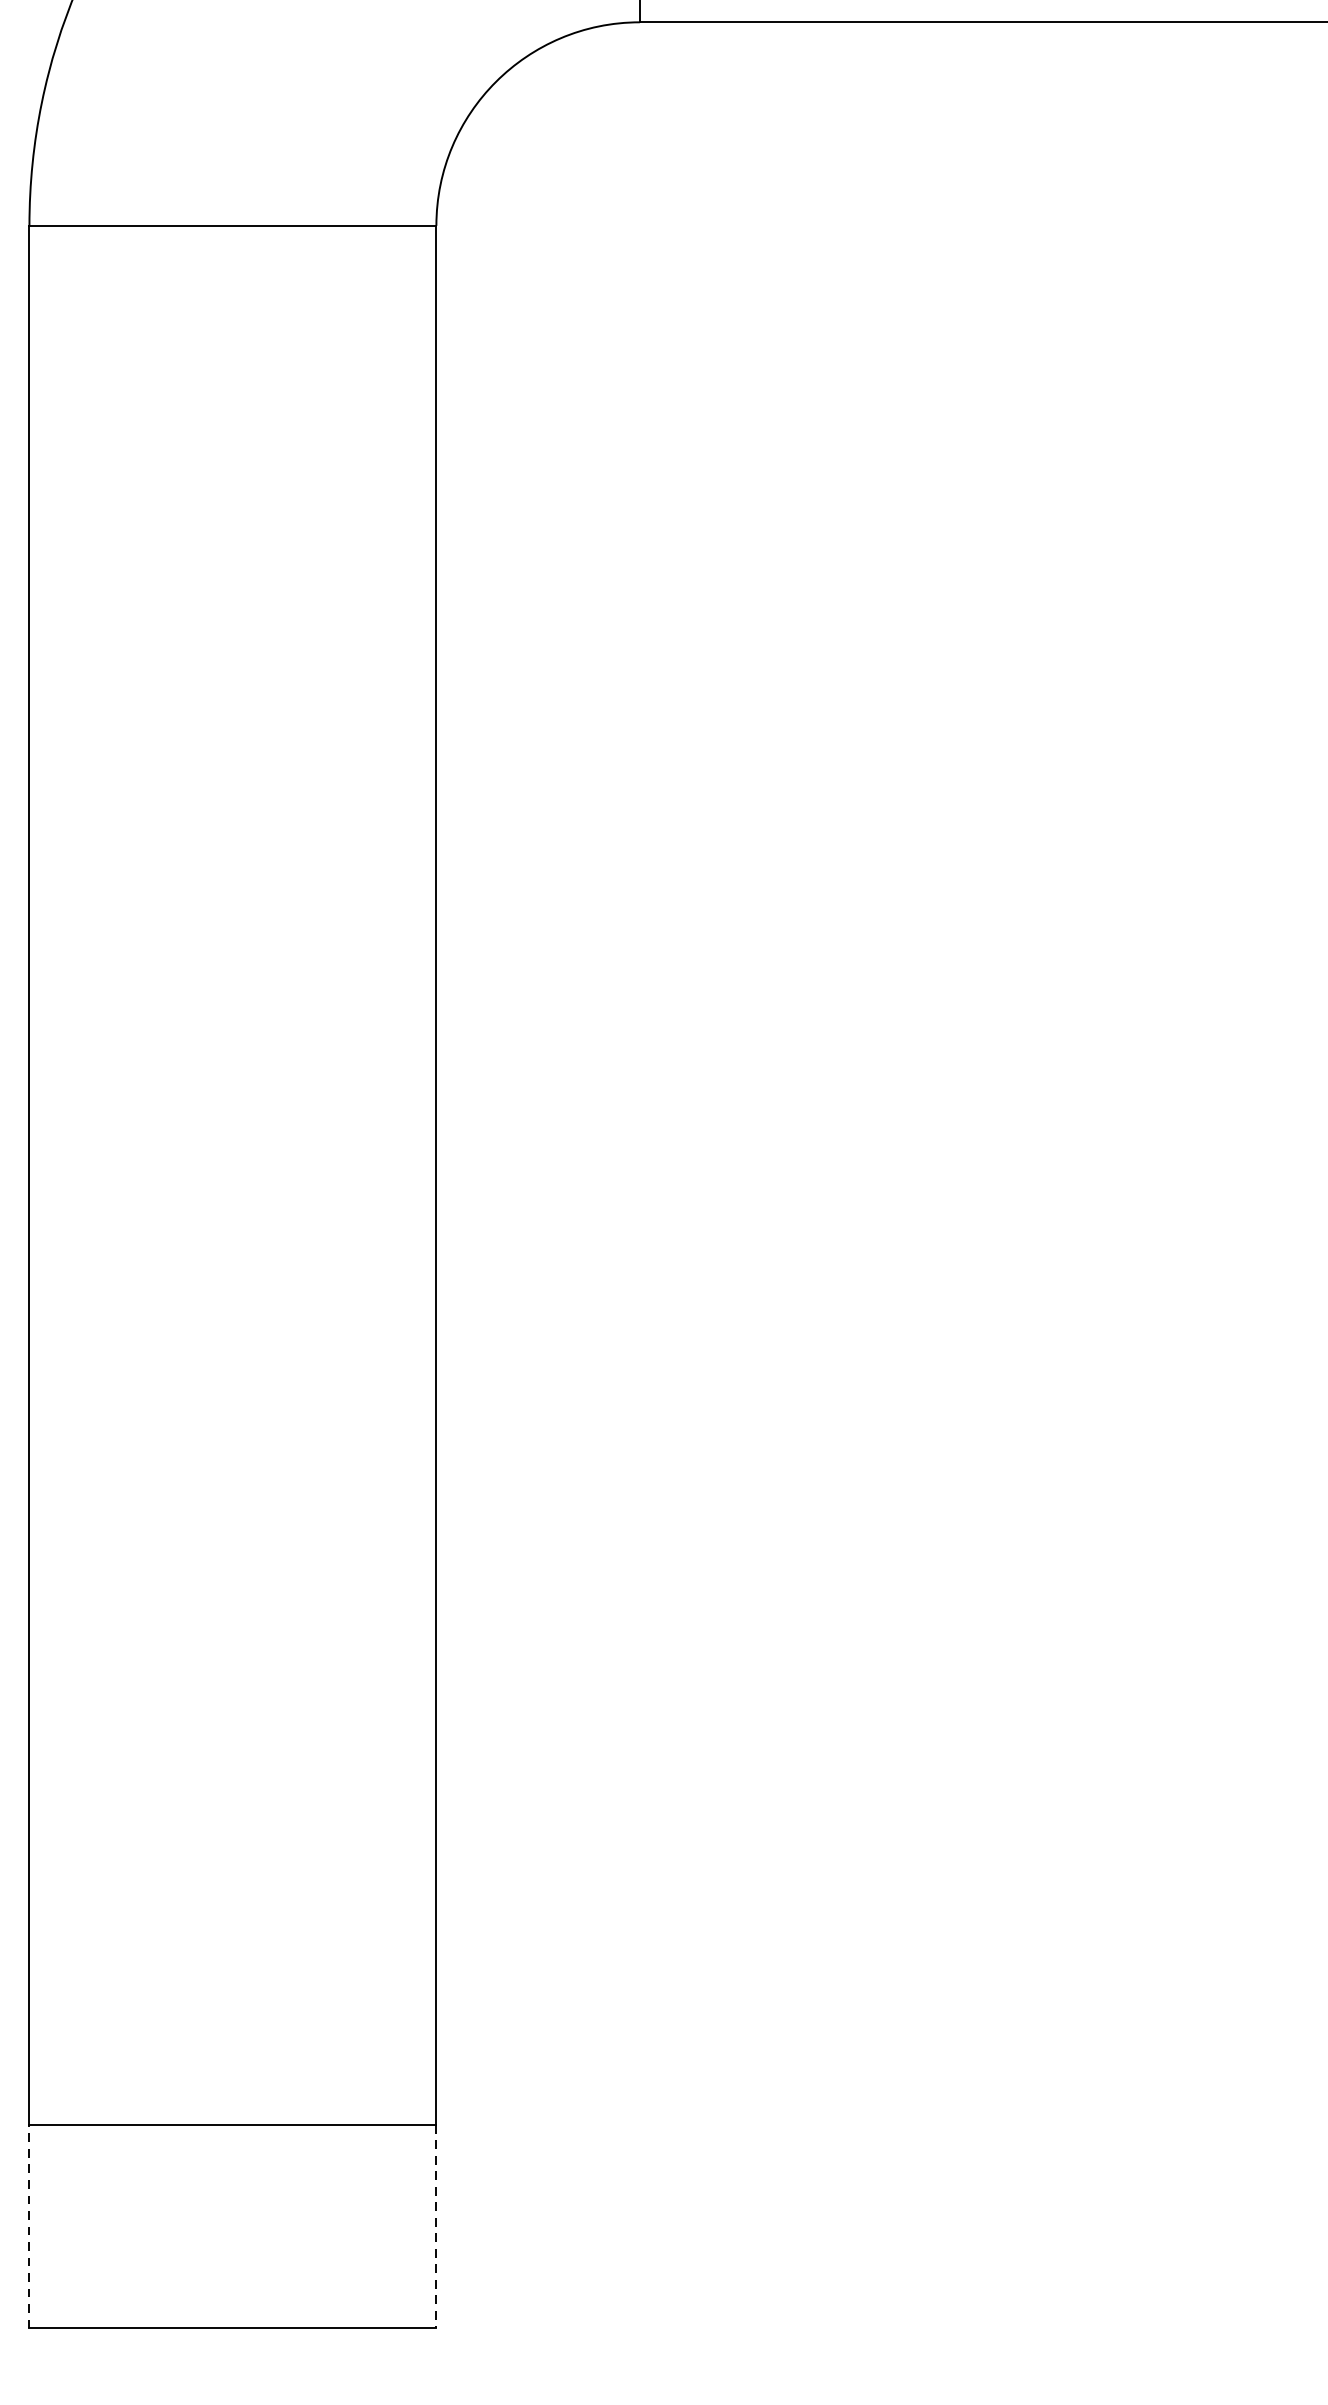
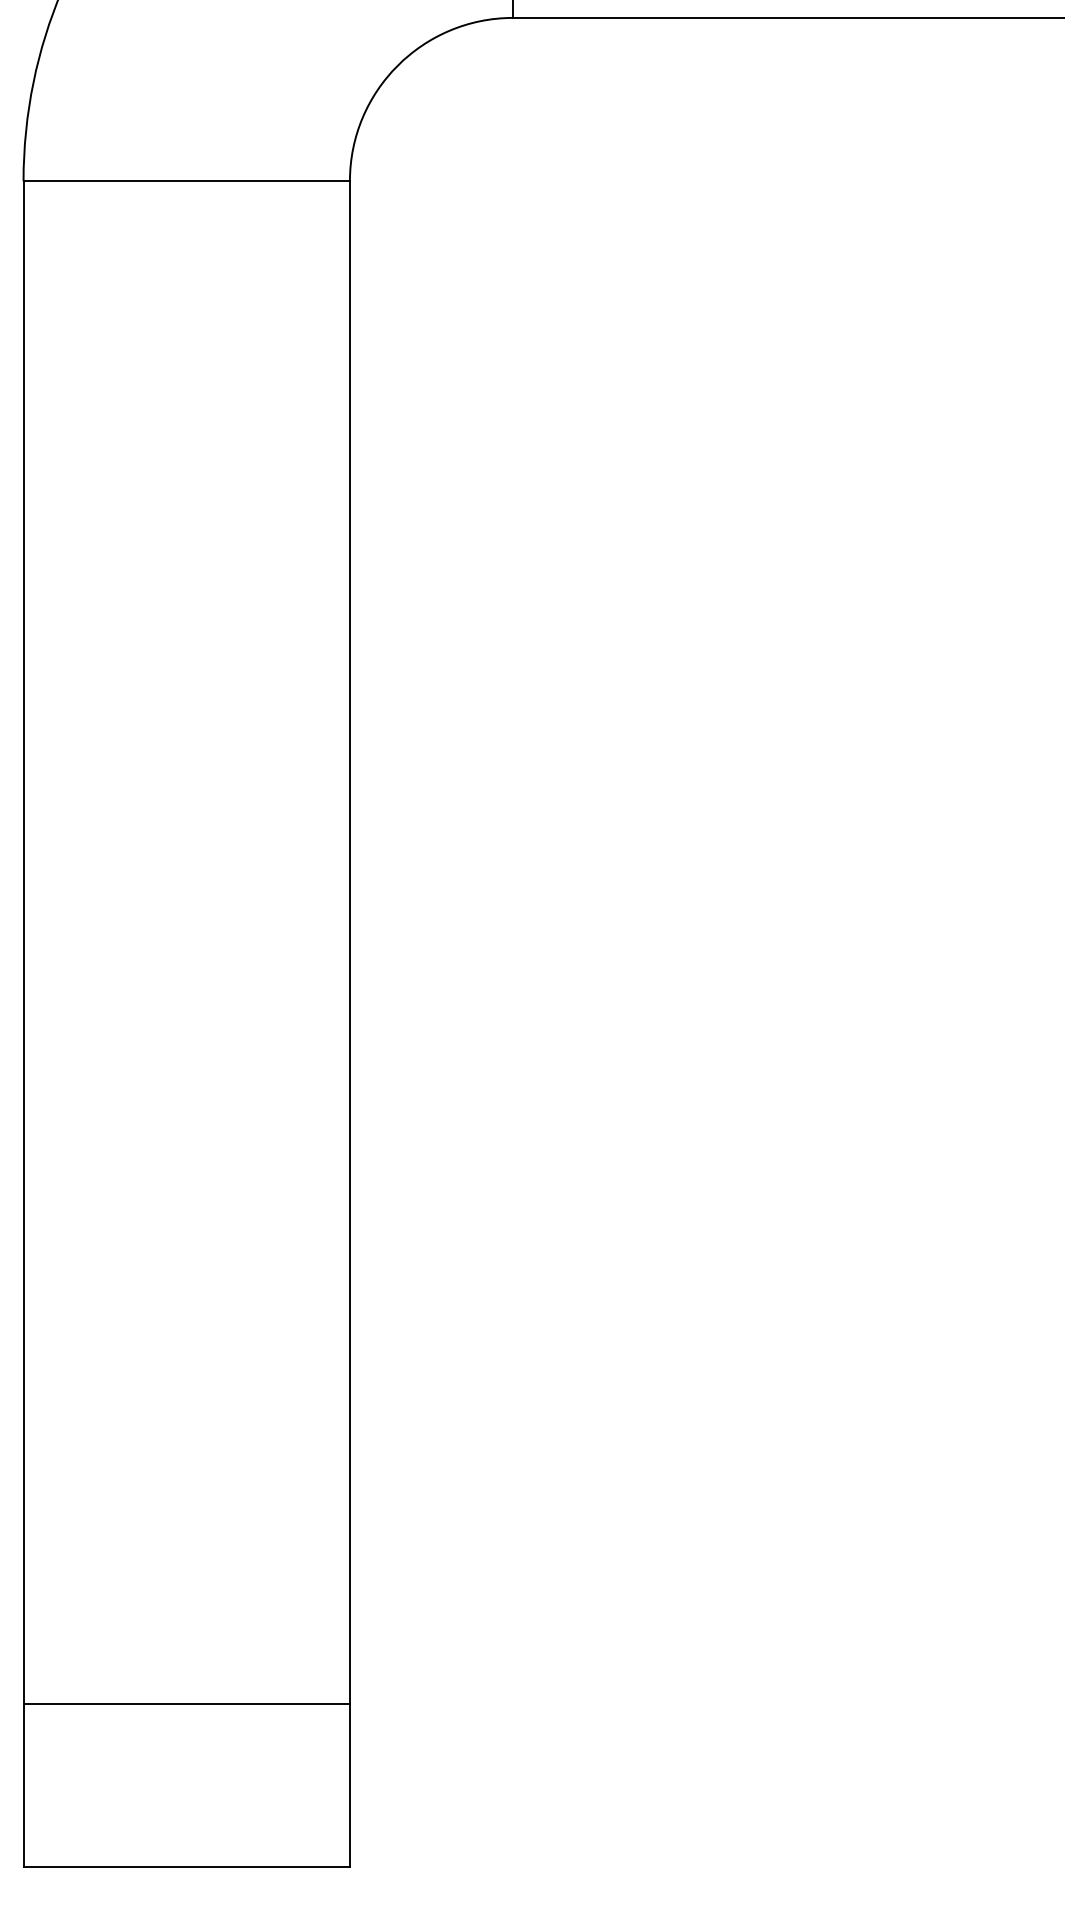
line: (29, 2226) -> (23, 1785), dashed -> solid
line: (435, 2226) -> (349, 1785), dashed -> solid

